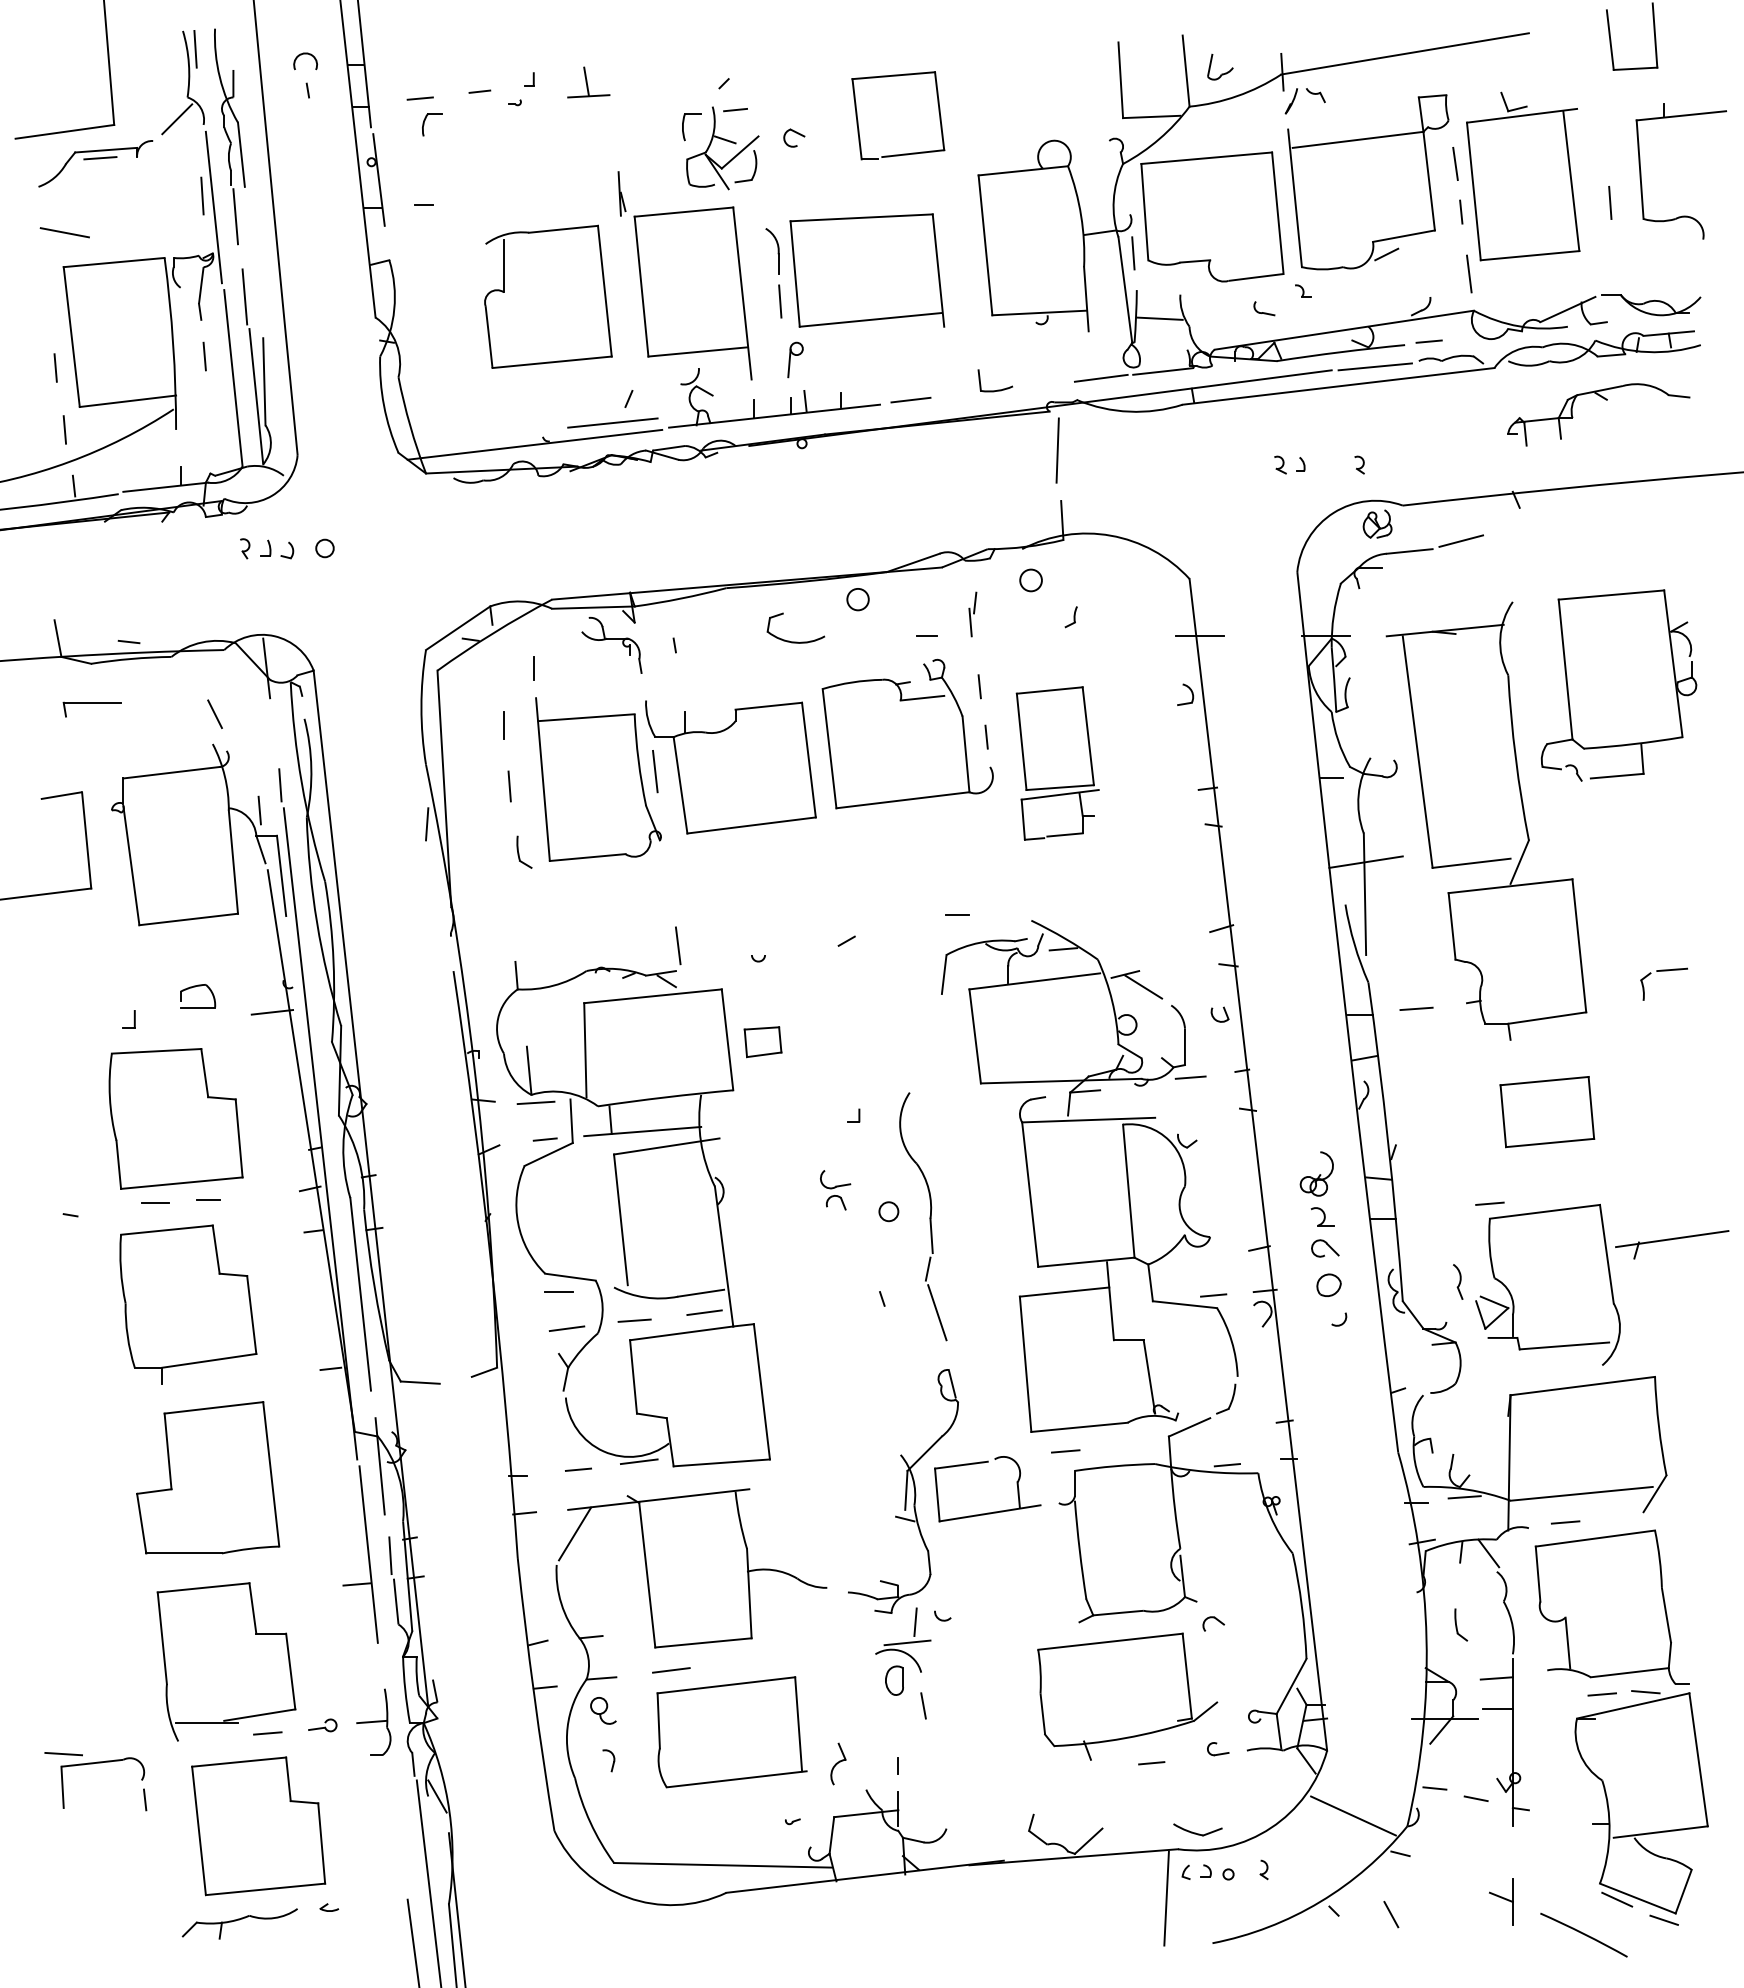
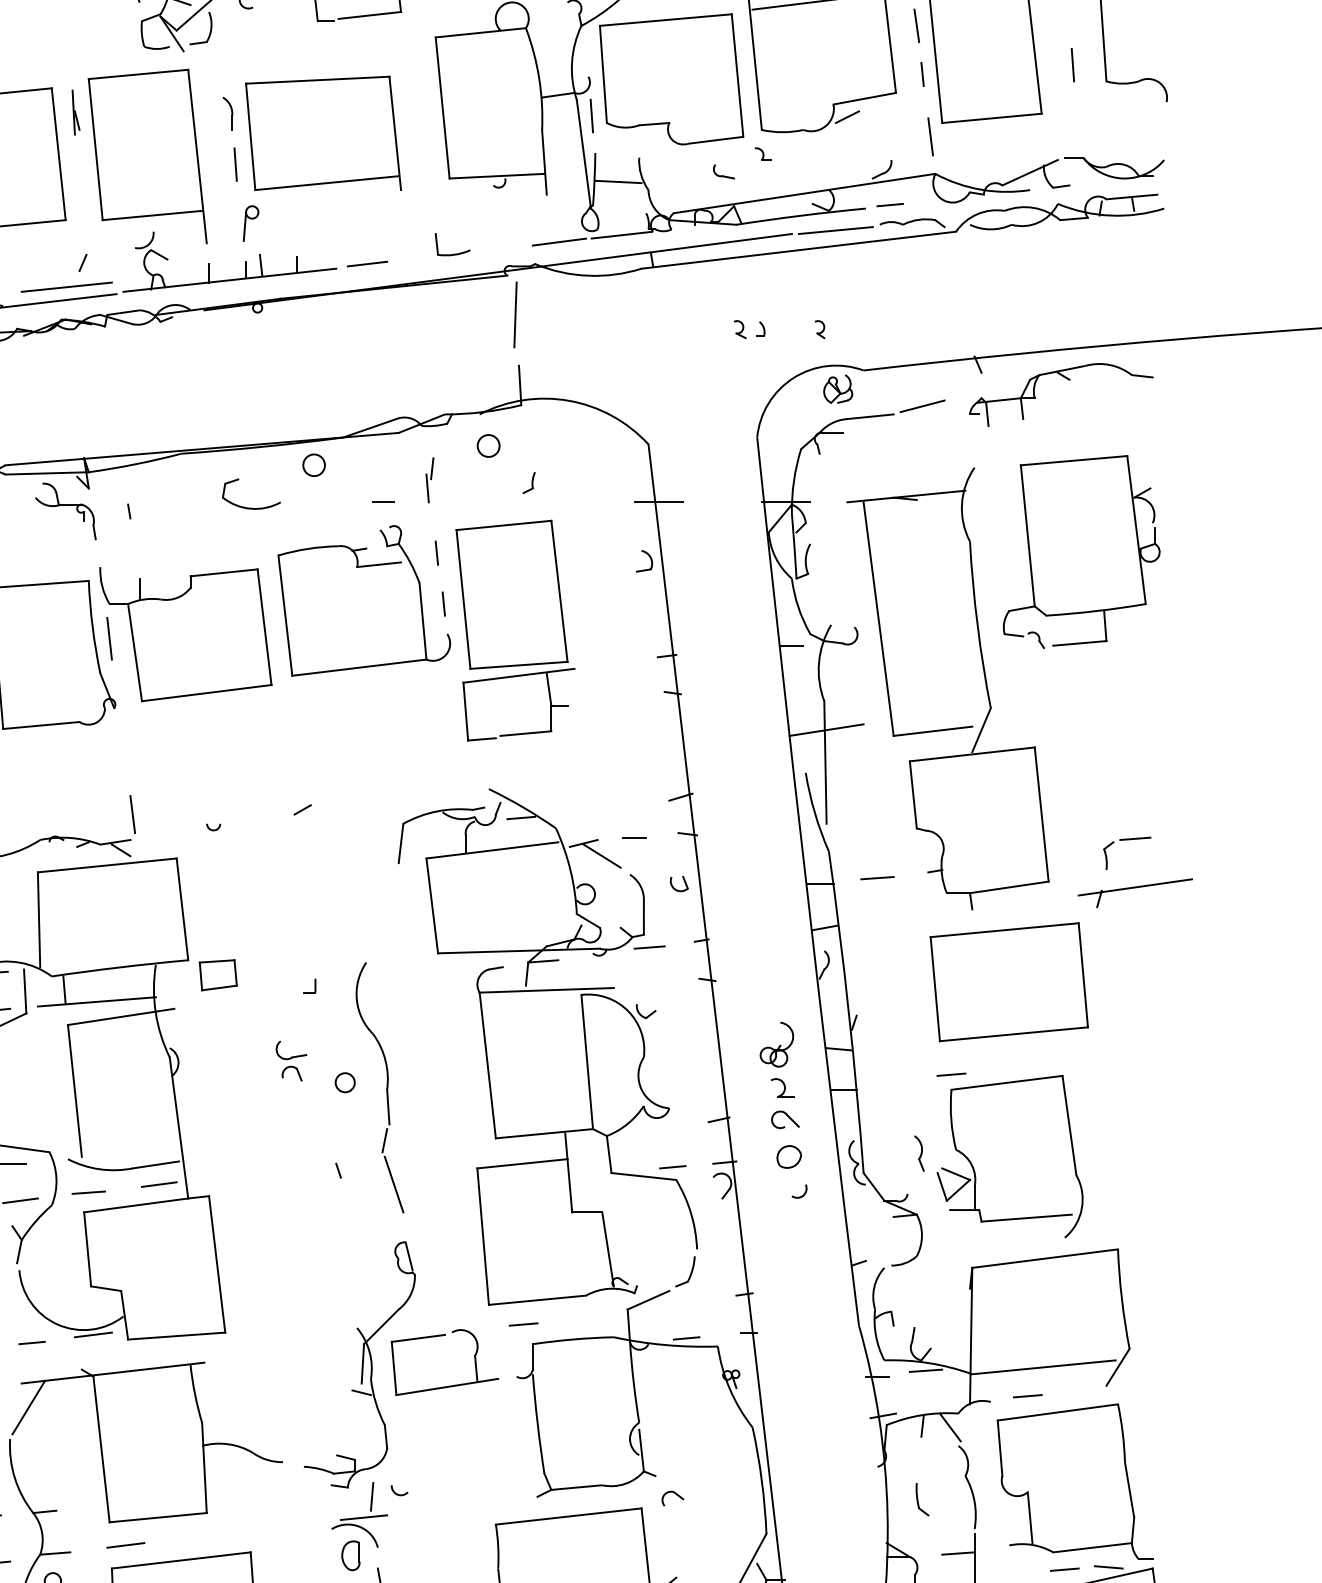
part: (621, 193) -> (75, 112), moved
part: (772, 250) -> (227, 113), size x0.71
part: (1606, 400) -> (1069, 380), moved
part: (1057, 763) -> (515, 630), size x1.43
line: (957, 914) -> (634, 837), moved
part: (762, 1042) -> (217, 975), moved
part: (1547, 1111) -> (1009, 981), size x1.67
part: (1672, 1244) -> (1135, 892), moved

